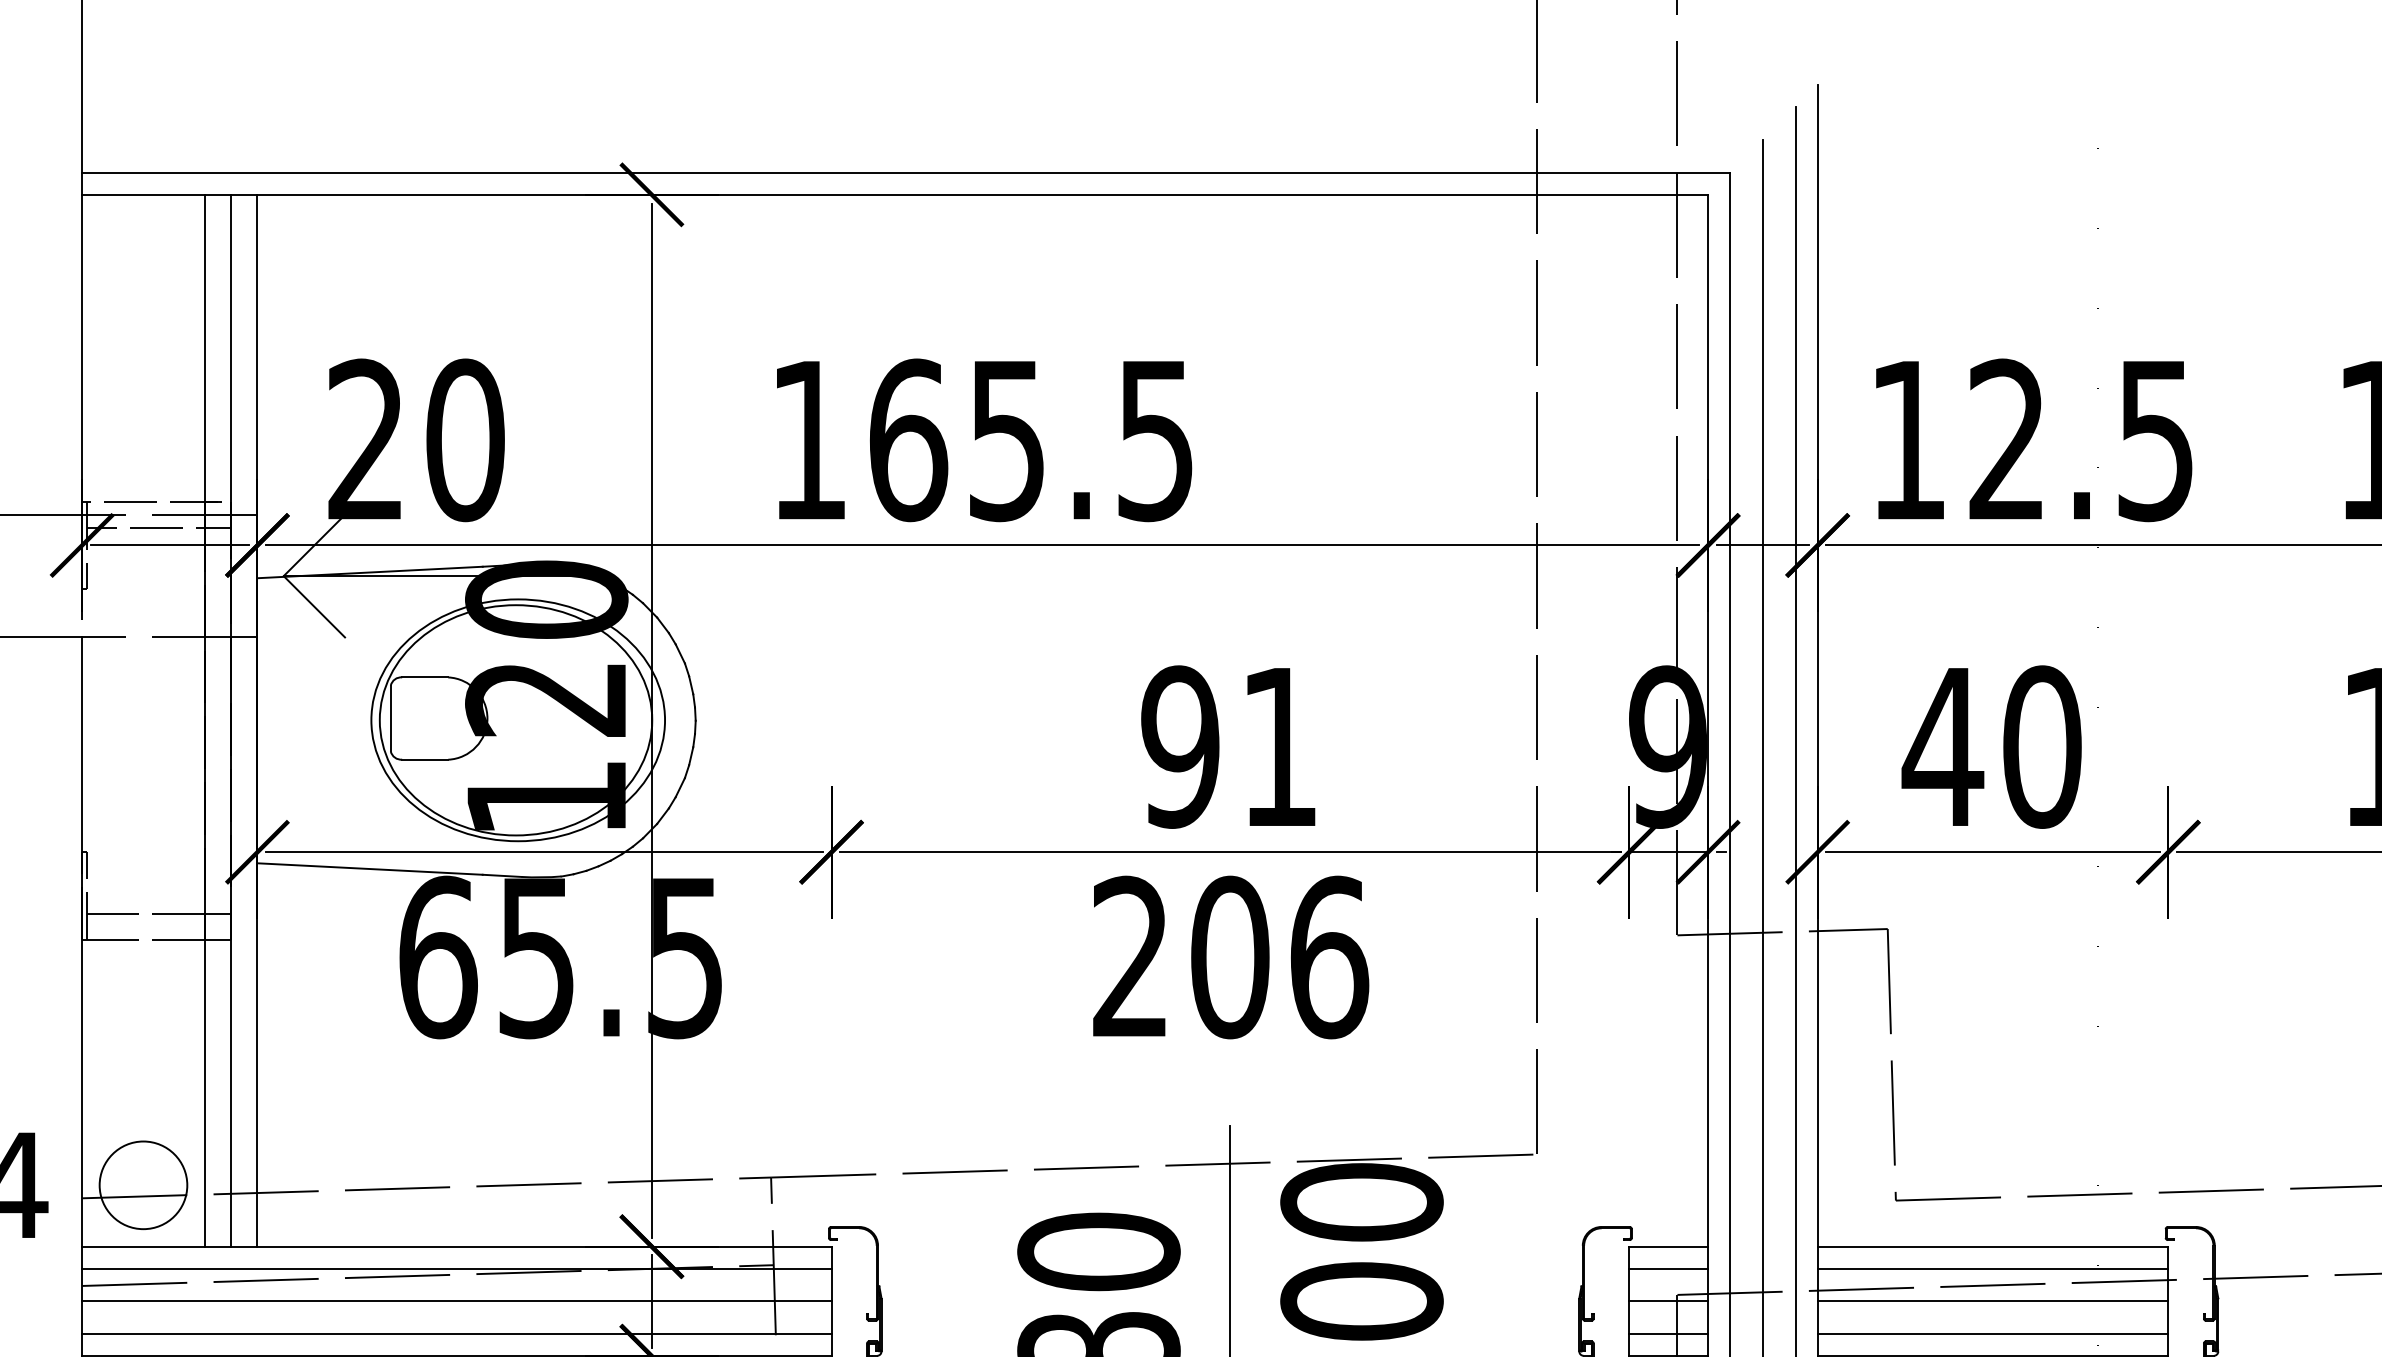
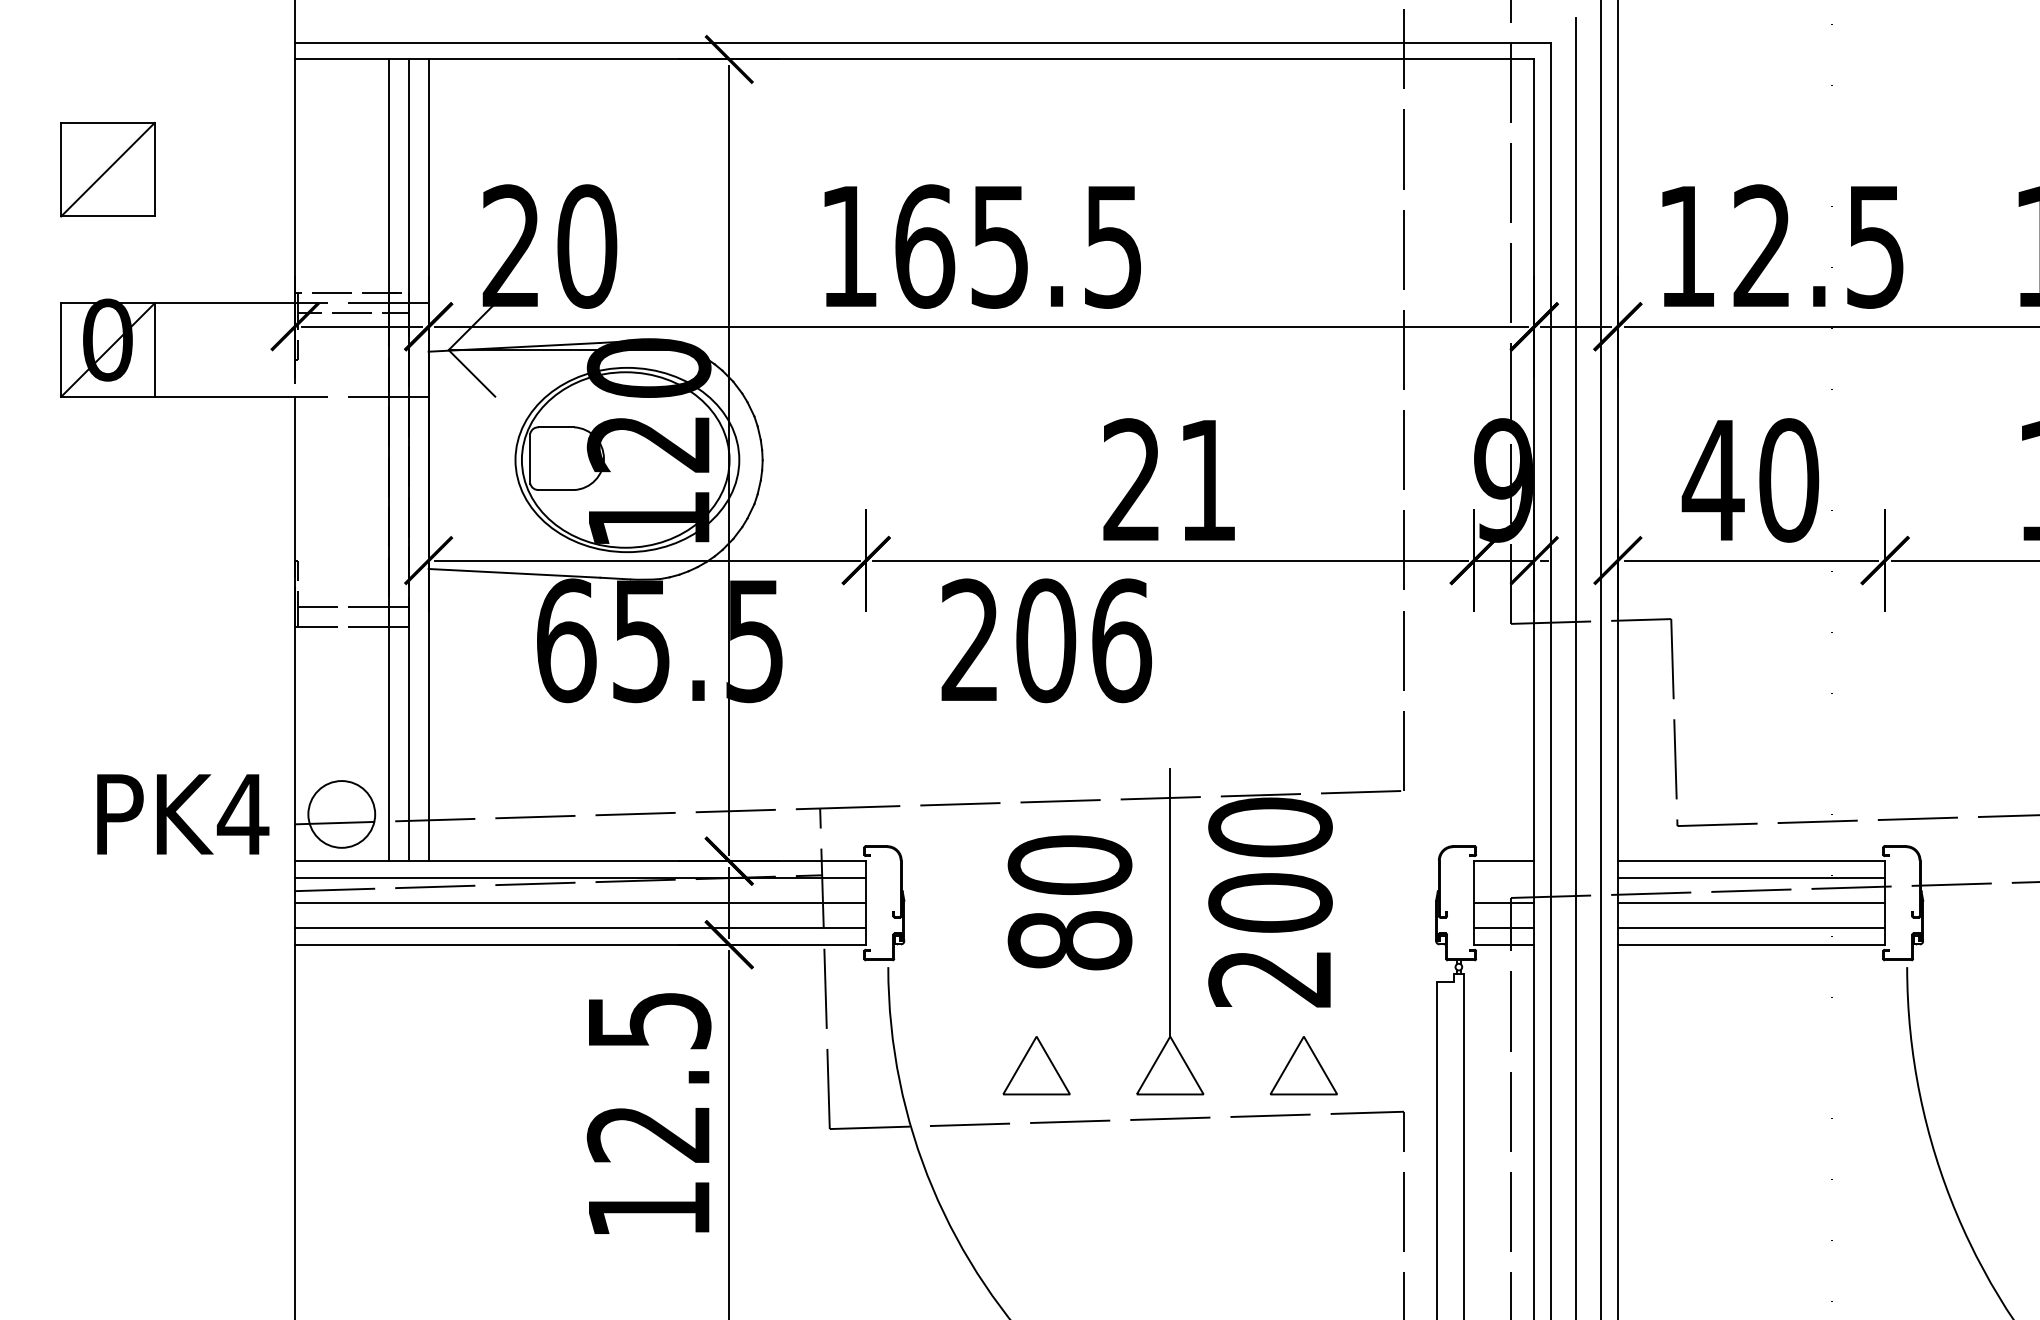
text: (1179, 747) -> (1131, 480), 91 -> 21
text: (1230, 957) -> (1046, 640), moved
line: (1668, 1268) -> (1504, 877), removed

